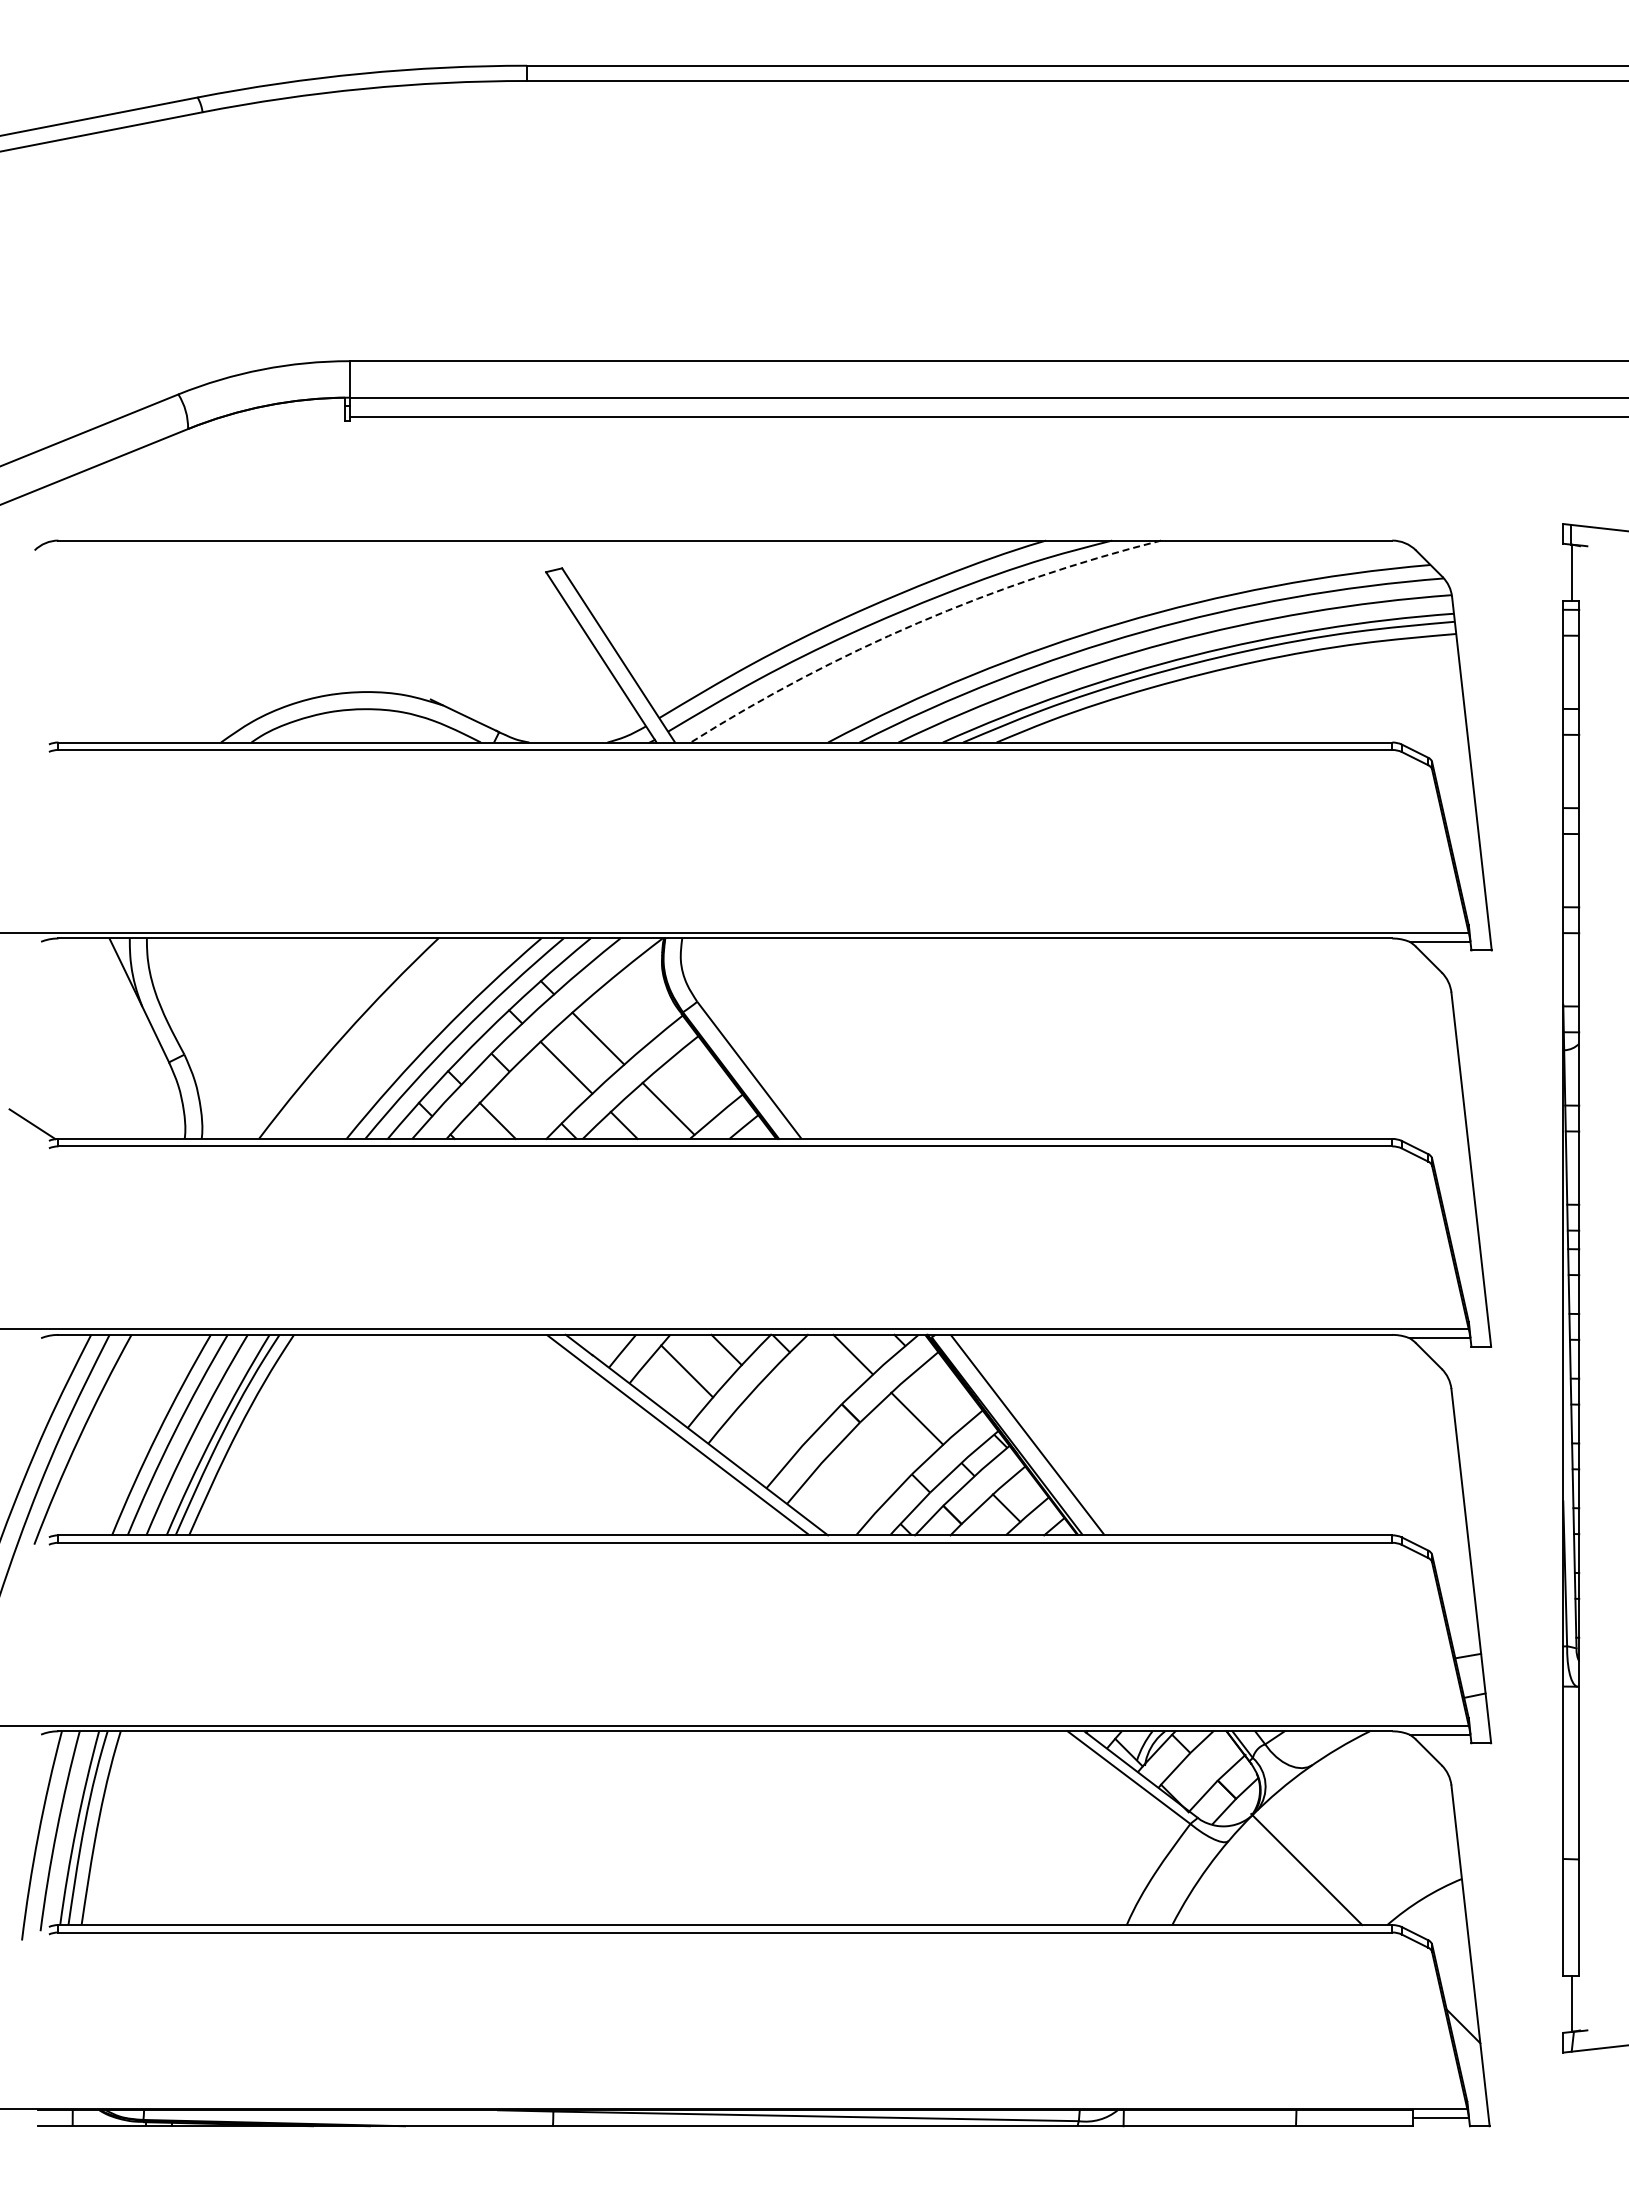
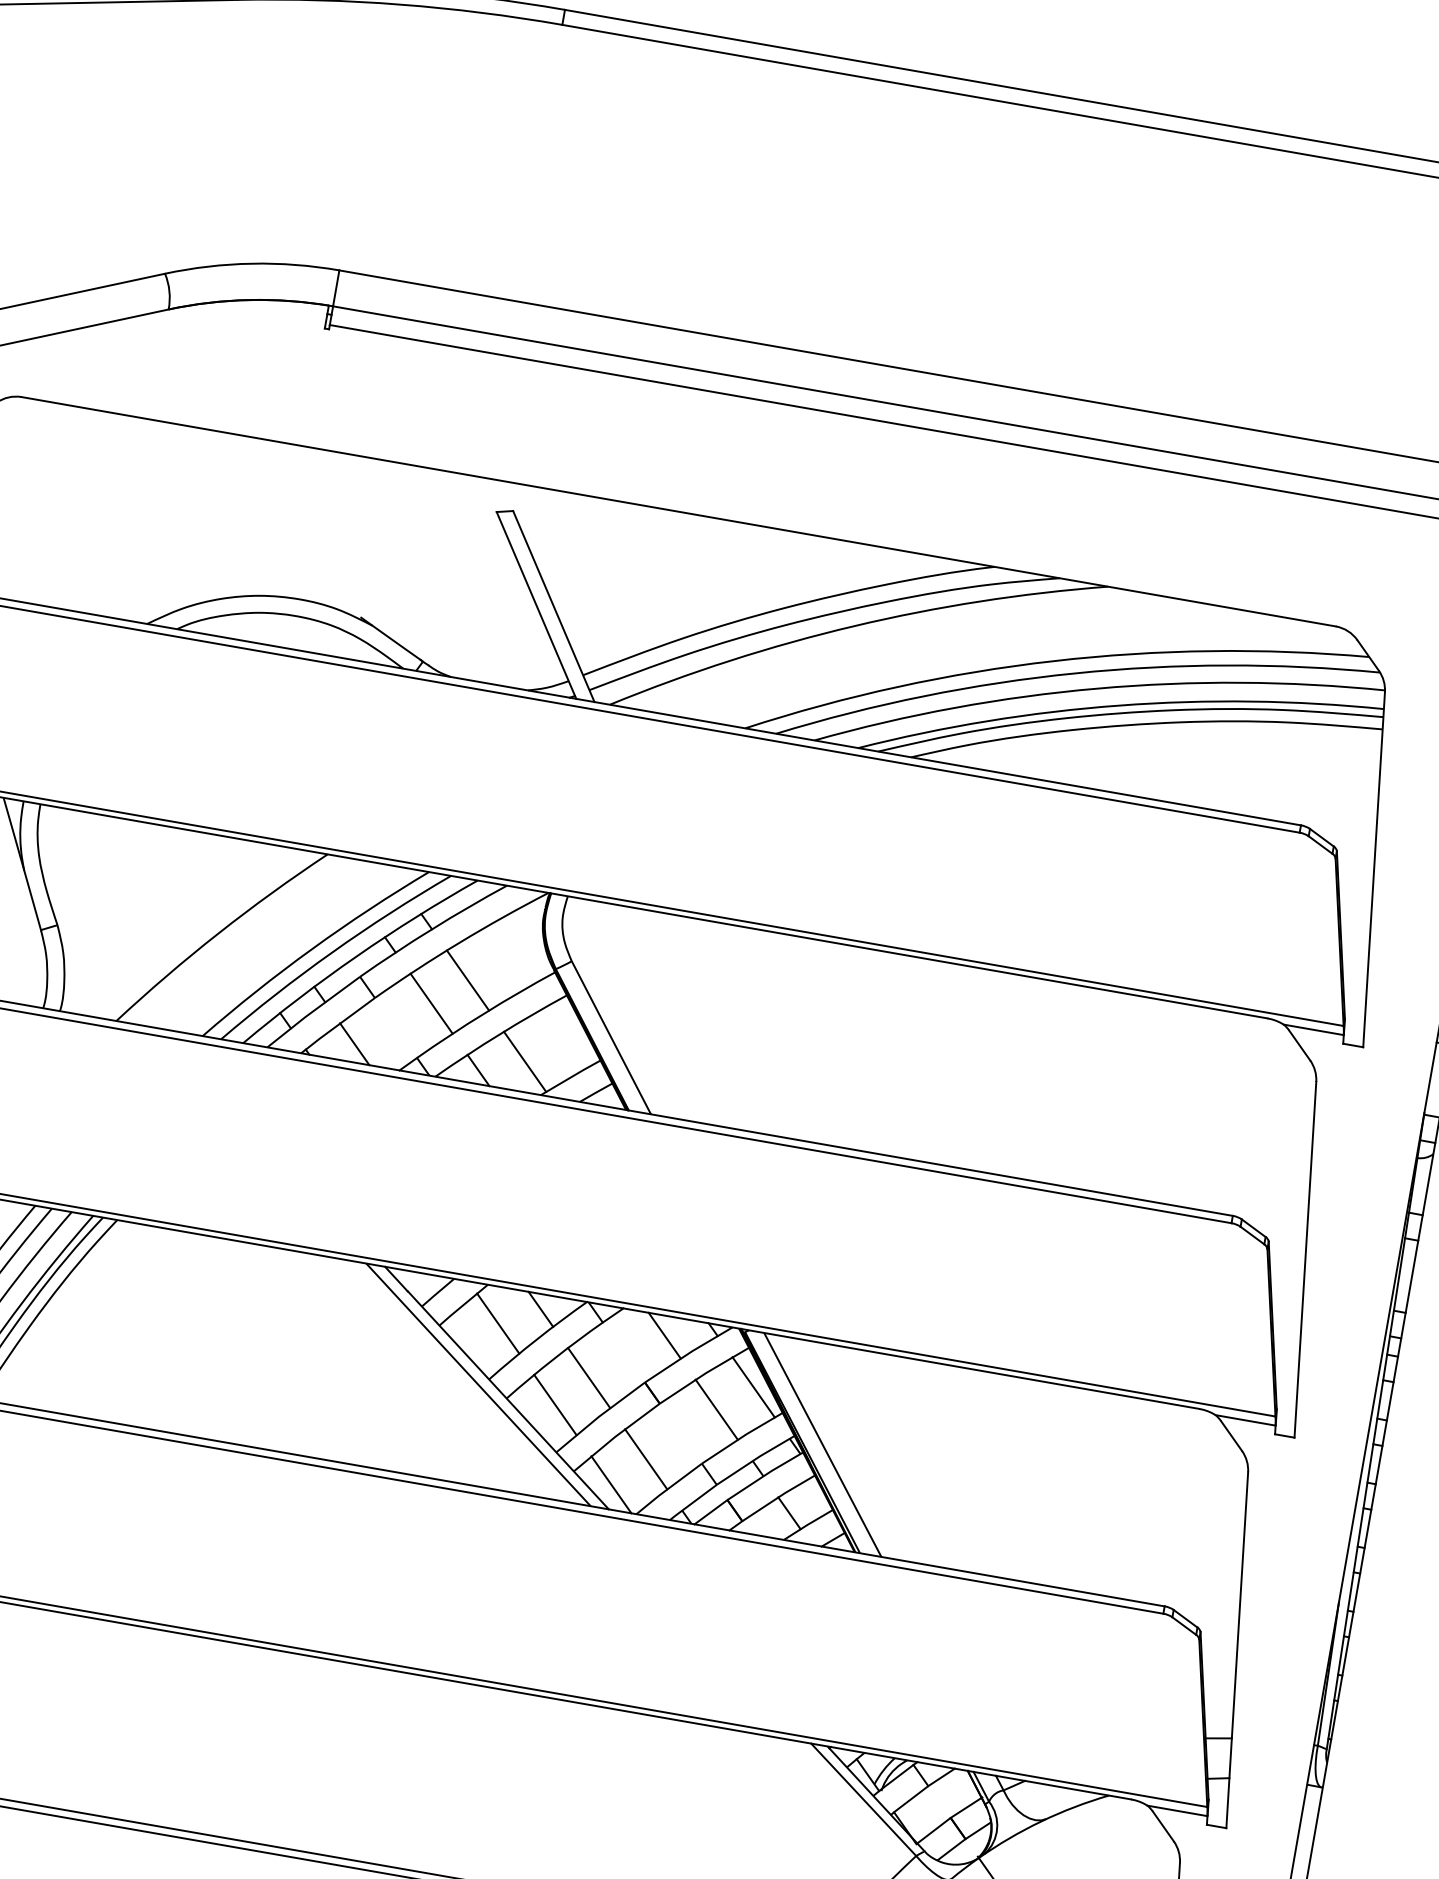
arc: (918, 623) -> (854, 626), dashed -> solid
line: (949, 1390) -> (753, 1387), added
line: (785, 1409) -> (588, 1378), added
line: (757, 1441) -> (555, 1404), added
line: (856, 1479) -> (646, 1459), added
line: (825, 1510) -> (610, 1484), added

